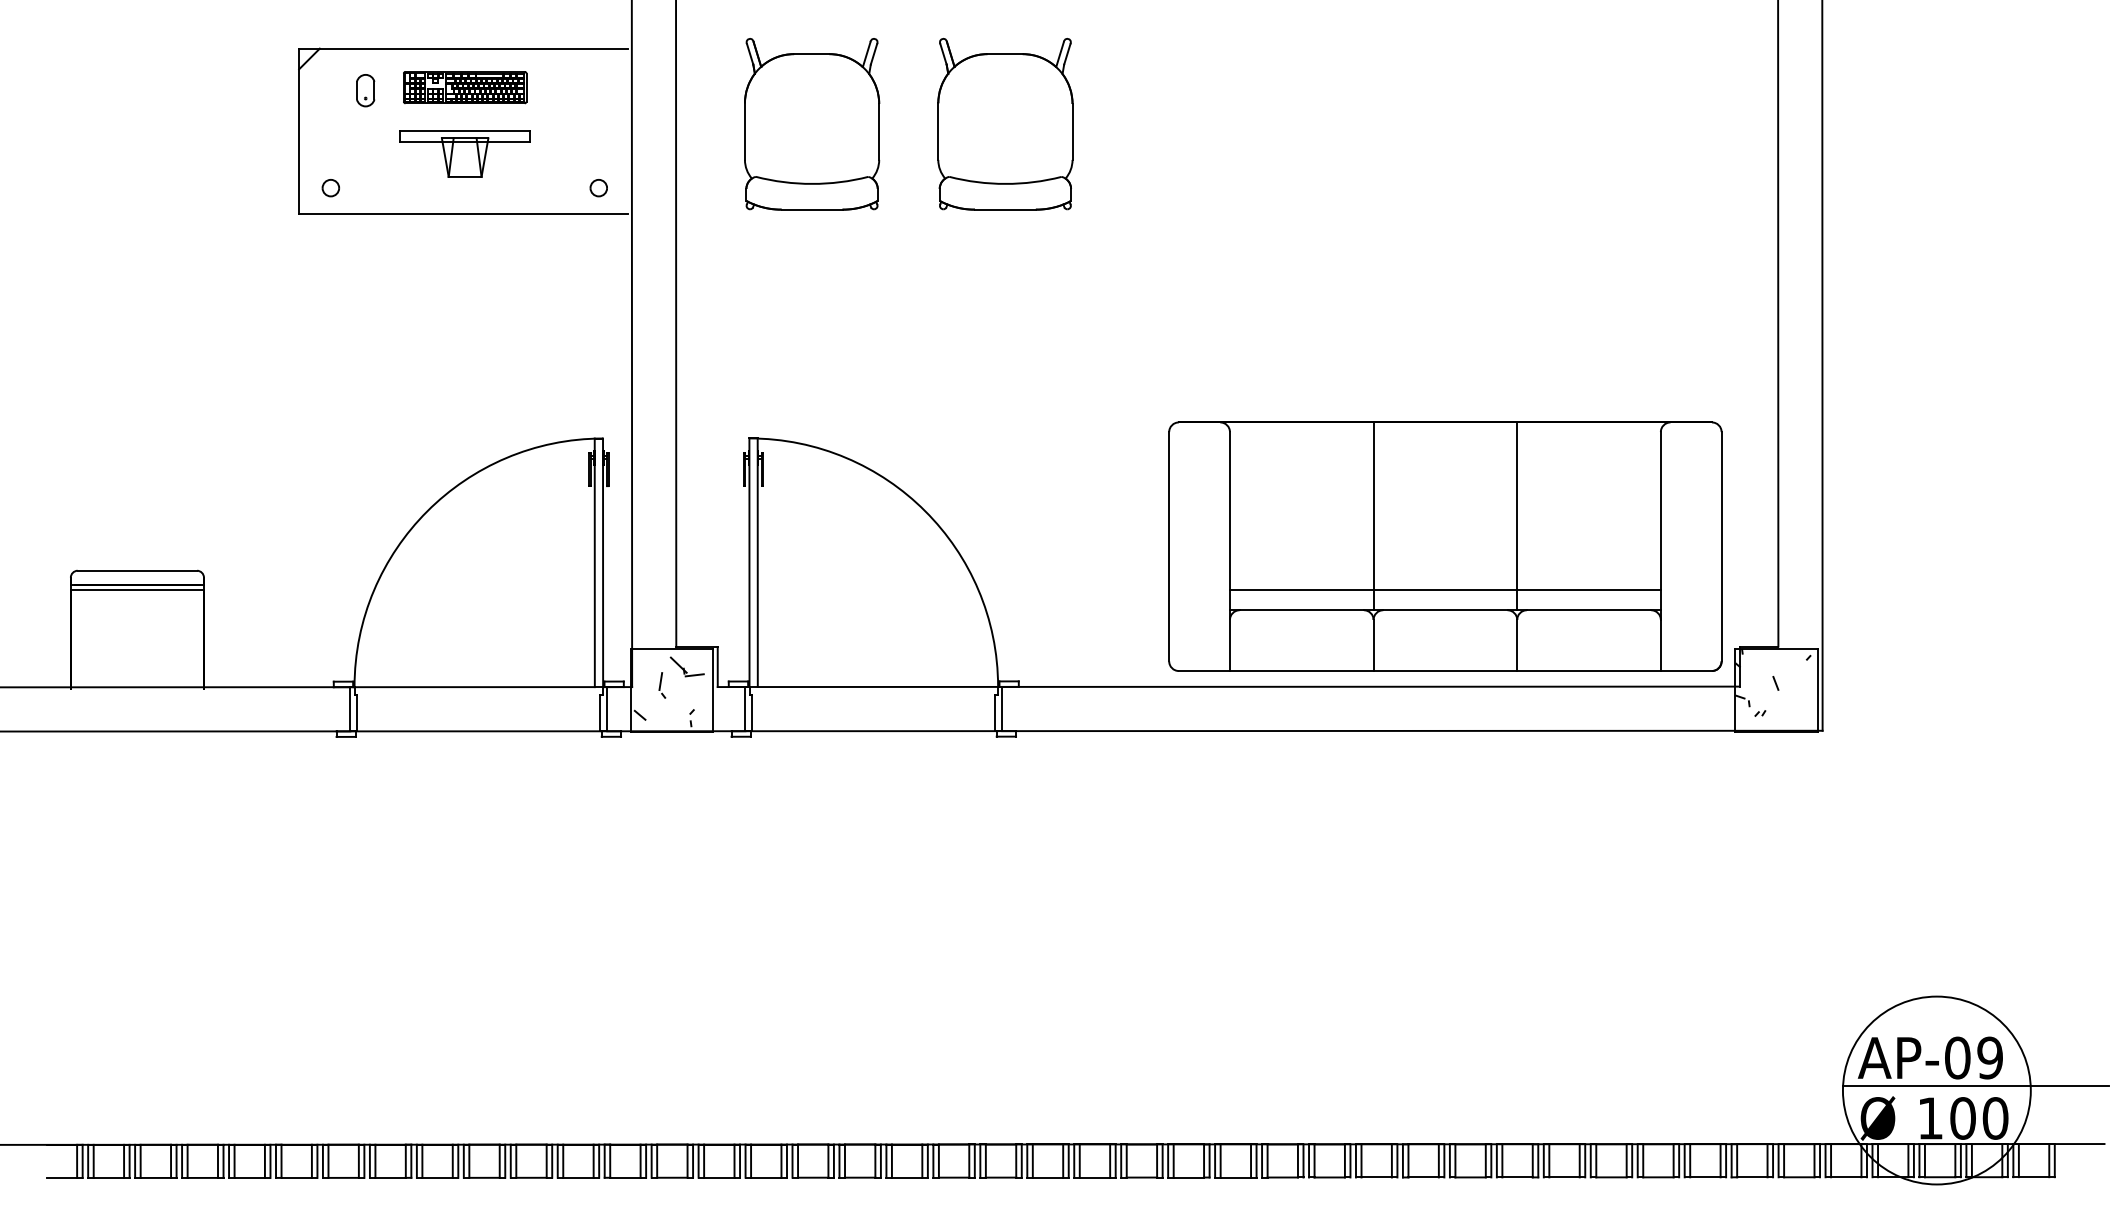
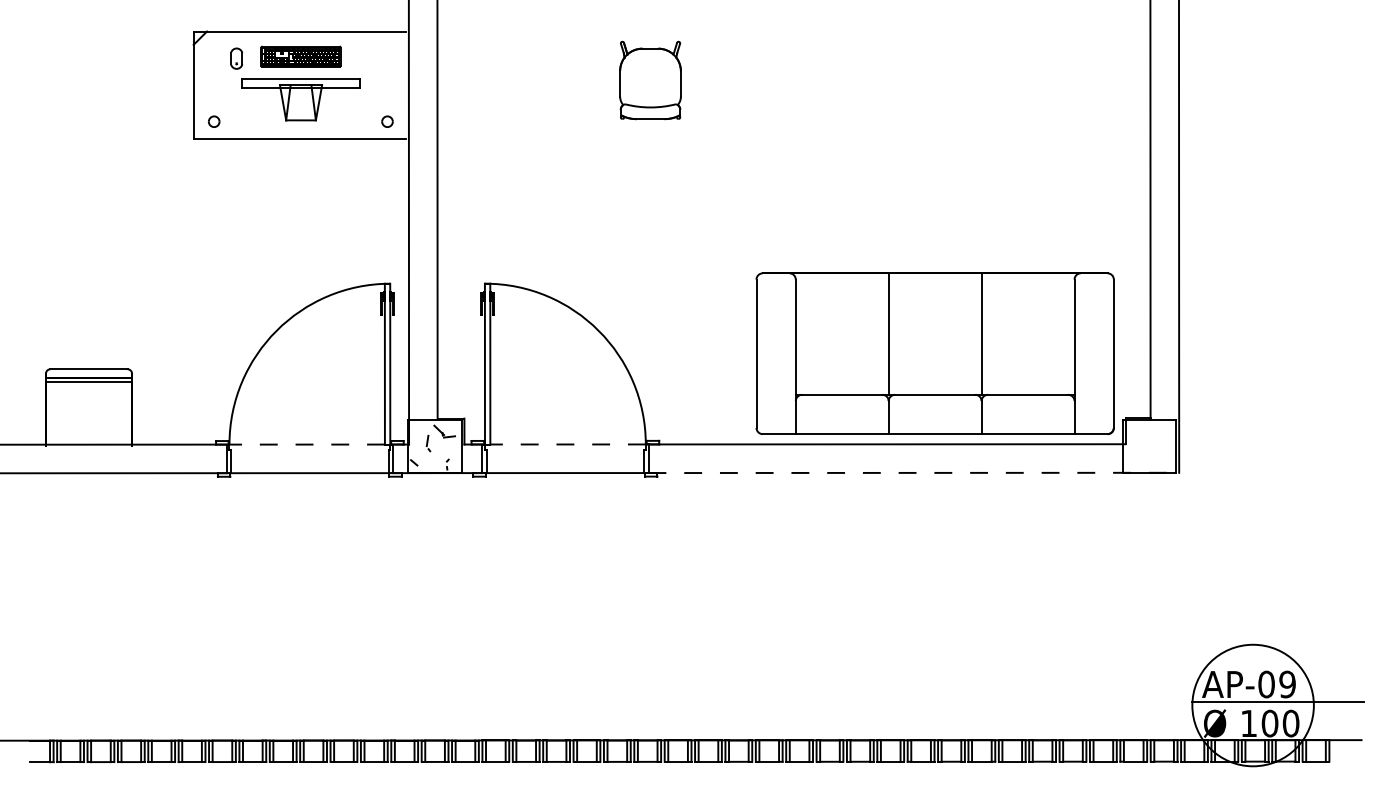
part: (812, 124) -> (525, 80), removed
part: (1005, 124) -> (650, 80), size x0.7
part: (464, 153) -> (300, 99), size x1.4
line: (1444, 589) -> (934, 381), removed
hatch: (1772, 682) -> (1146, 441), removed
line: (475, 687) -> (307, 444), solid -> dashed
line: (878, 687) -> (568, 444), solid -> dashed
line: (1413, 730) -> (914, 472), solid -> dashed

